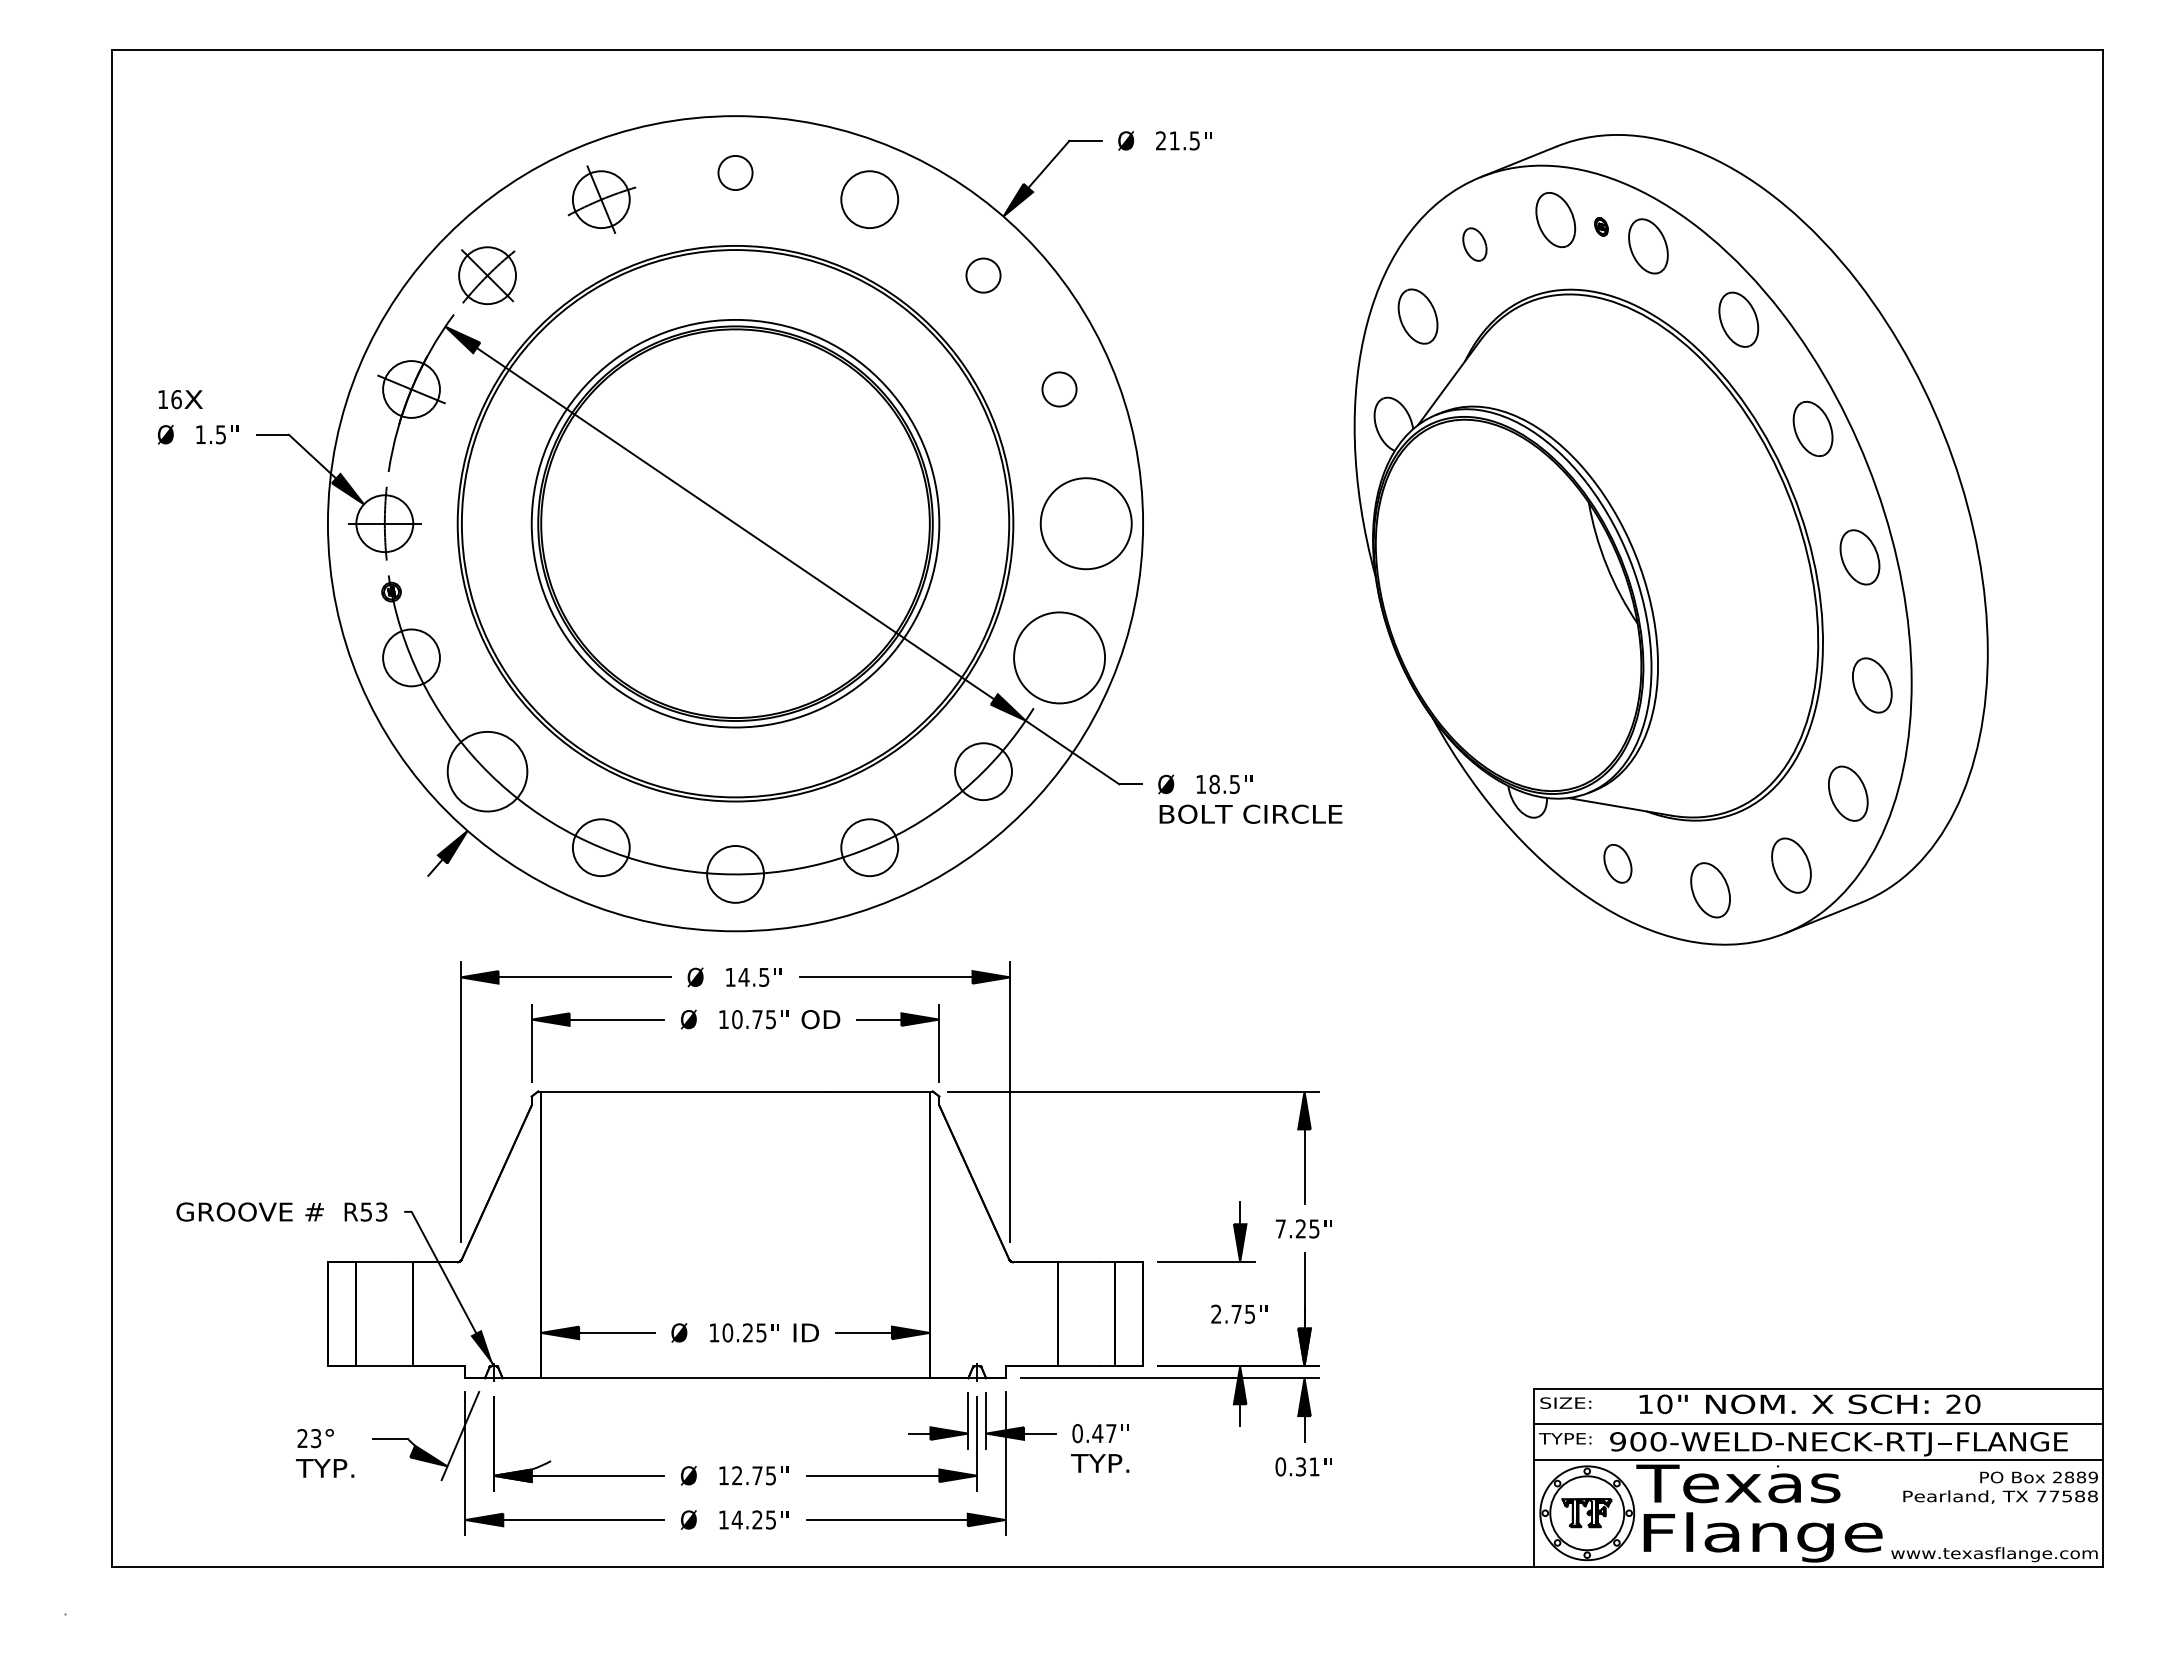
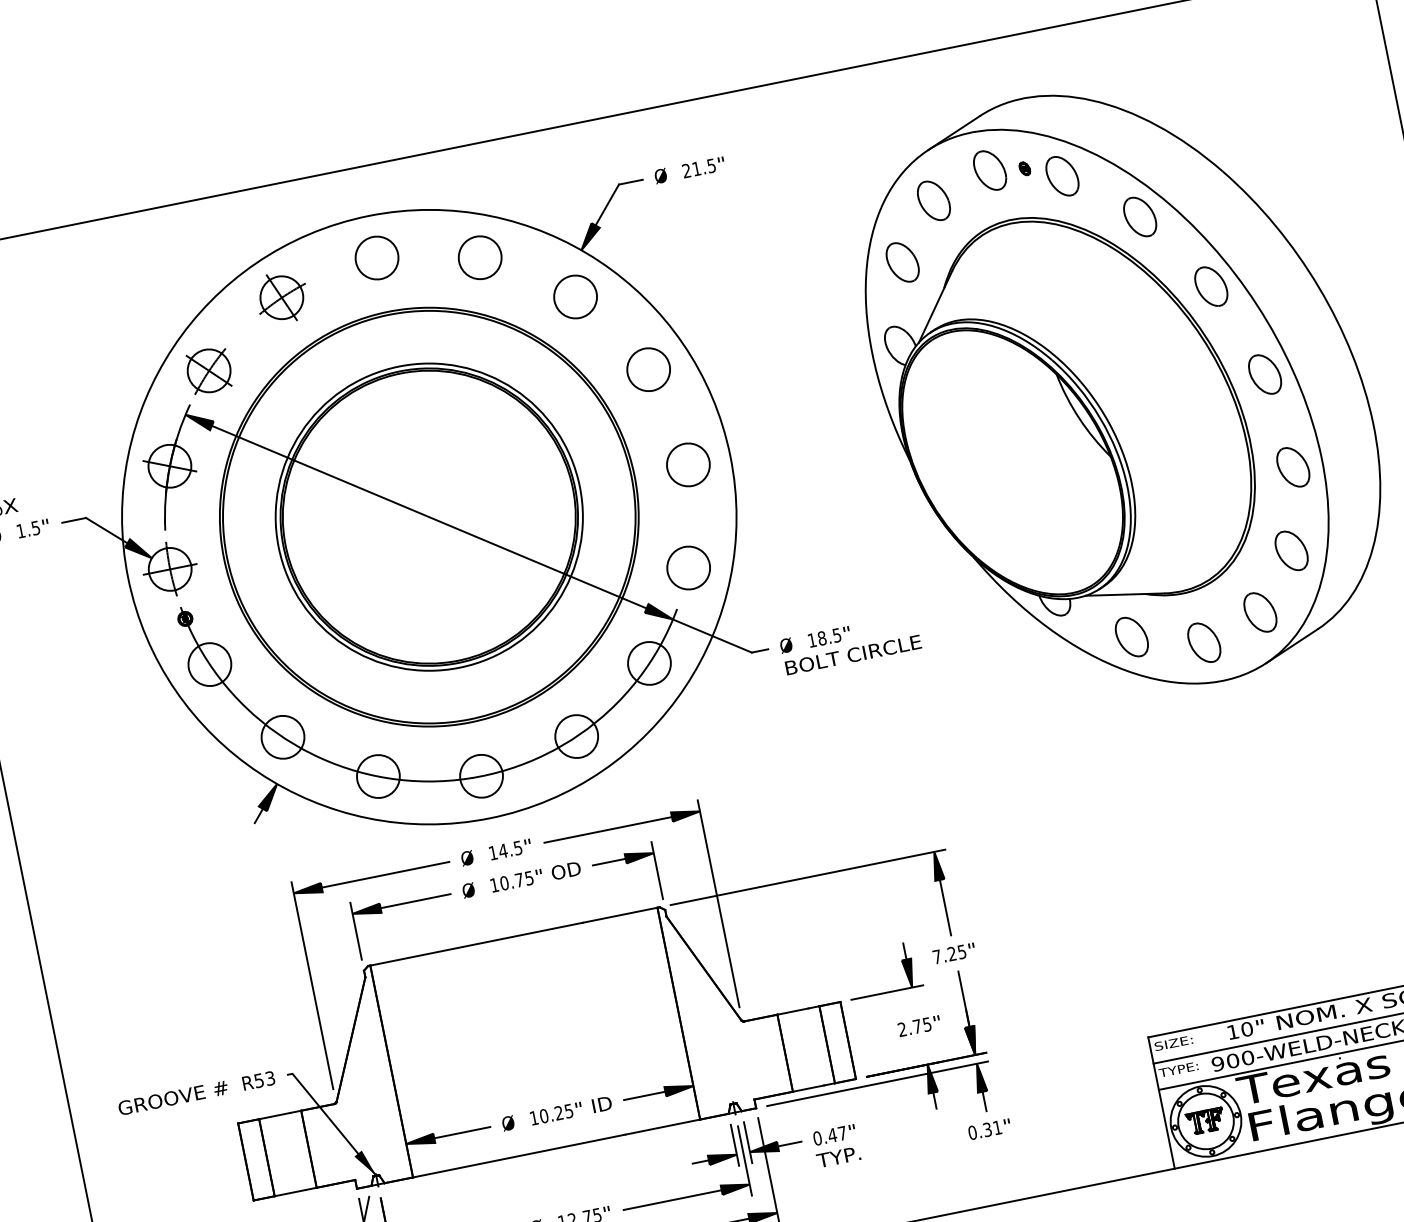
circle: (735, 172) -> (376, 257), size x1.67
part: (1474, 244) -> (933, 200), size x1.67
circle: (983, 275) -> (575, 296), size x1.67
circle: (1059, 389) -> (648, 369), size x1.67
circle: (1085, 523) -> (687, 464), size x0.62
circle: (1059, 657) -> (688, 567), size x0.62
circle: (487, 771) -> (282, 737), size x0.71
part: (1617, 863) -> (1131, 636), size x1.43

